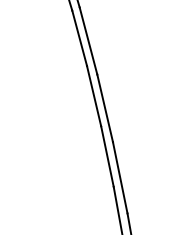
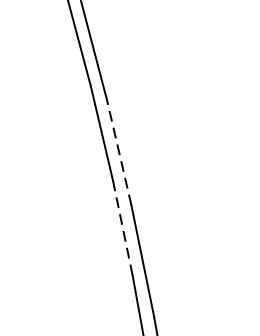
line: (105, 108) -> (119, 152), solid -> dashed
line: (107, 156) -> (122, 227), solid -> dashed

